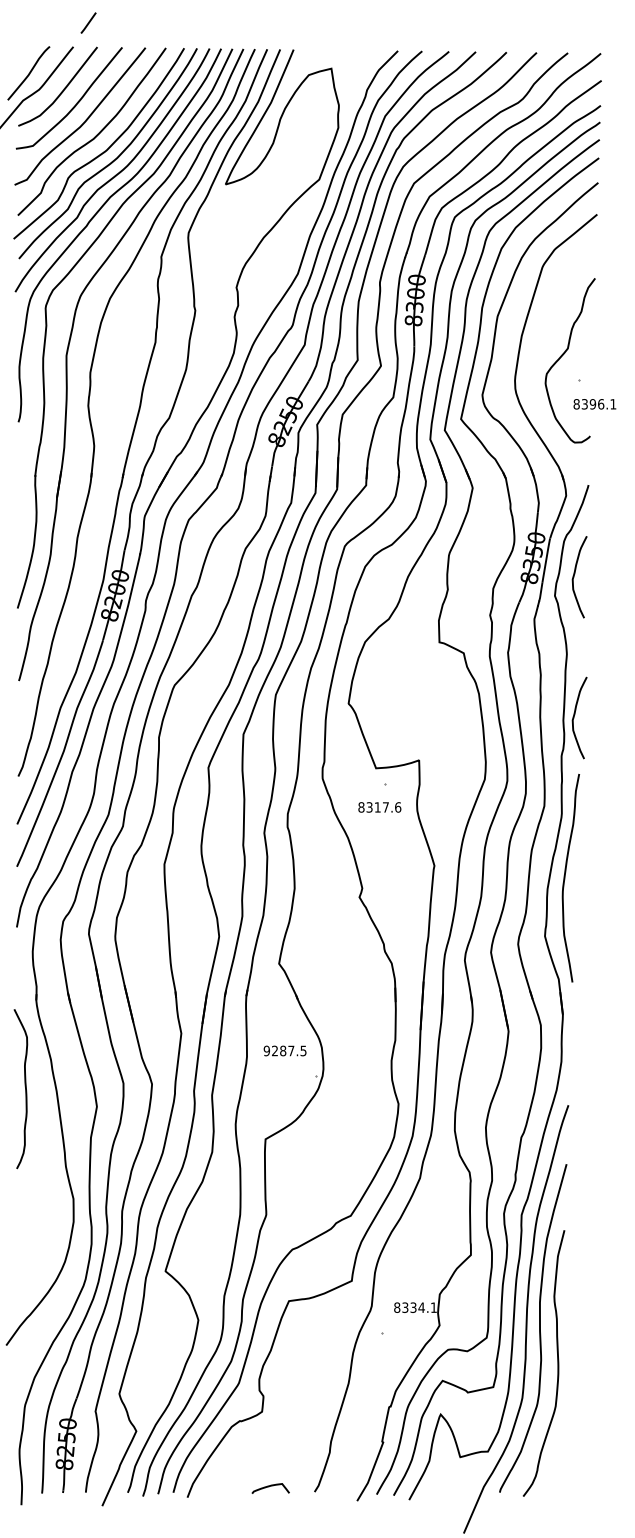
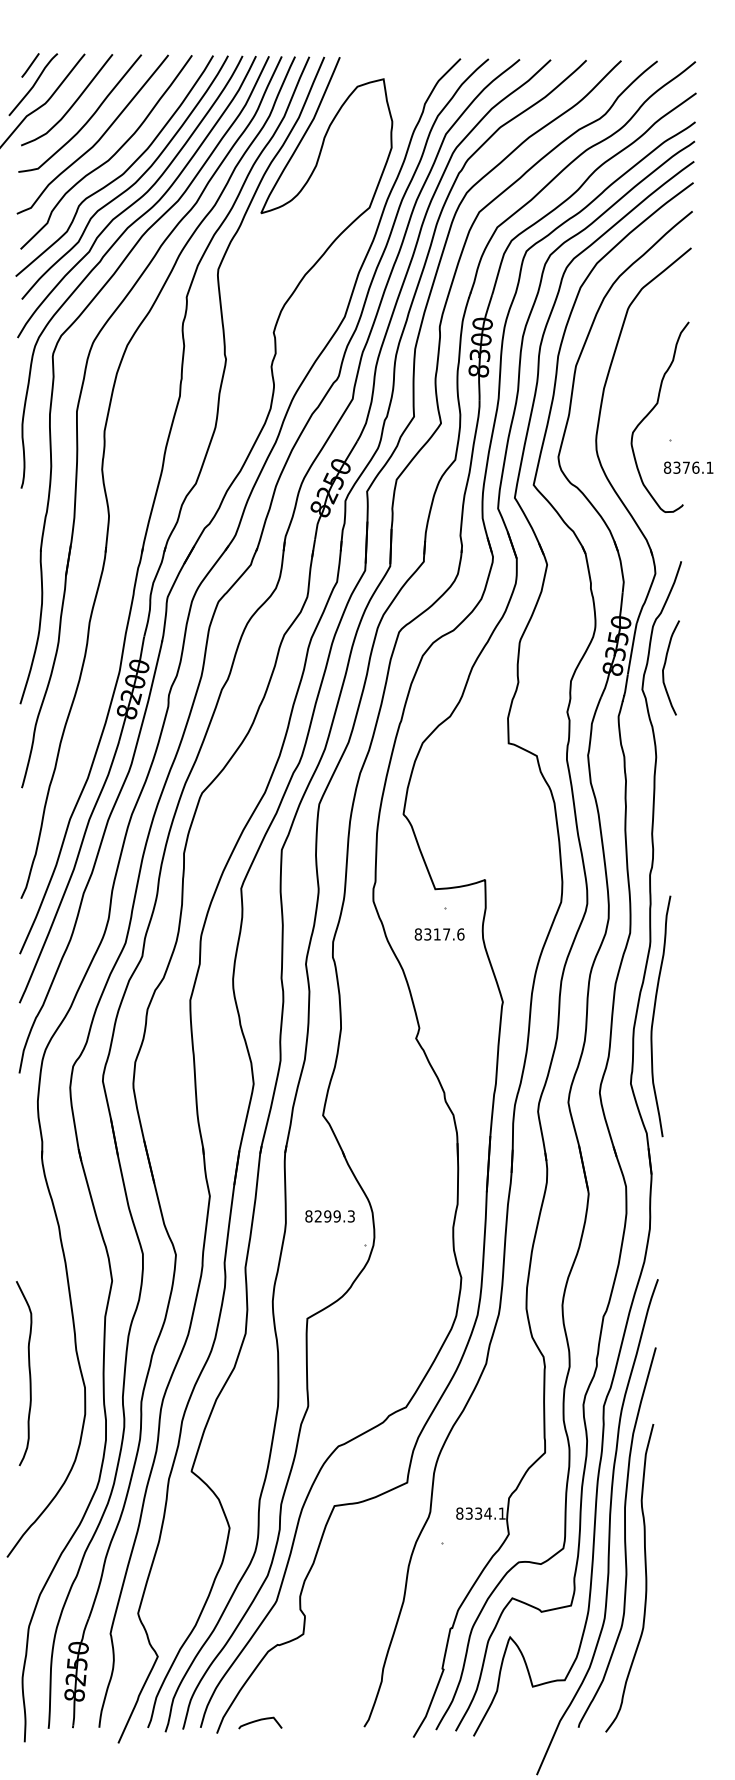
line: (88, 23) -> (30, 65), moved
text: (593, 404) -> (686, 467), 8396.1 -> 8376.1
curve: (574, 716) -> (665, 829), removed
text: (284, 1051) -> (329, 1216), 9287.5 -> 8299.3
curve: (24, 1086) -> (28, 1370), moved
curve: (270, 1486) -> (260, 1720), moved

